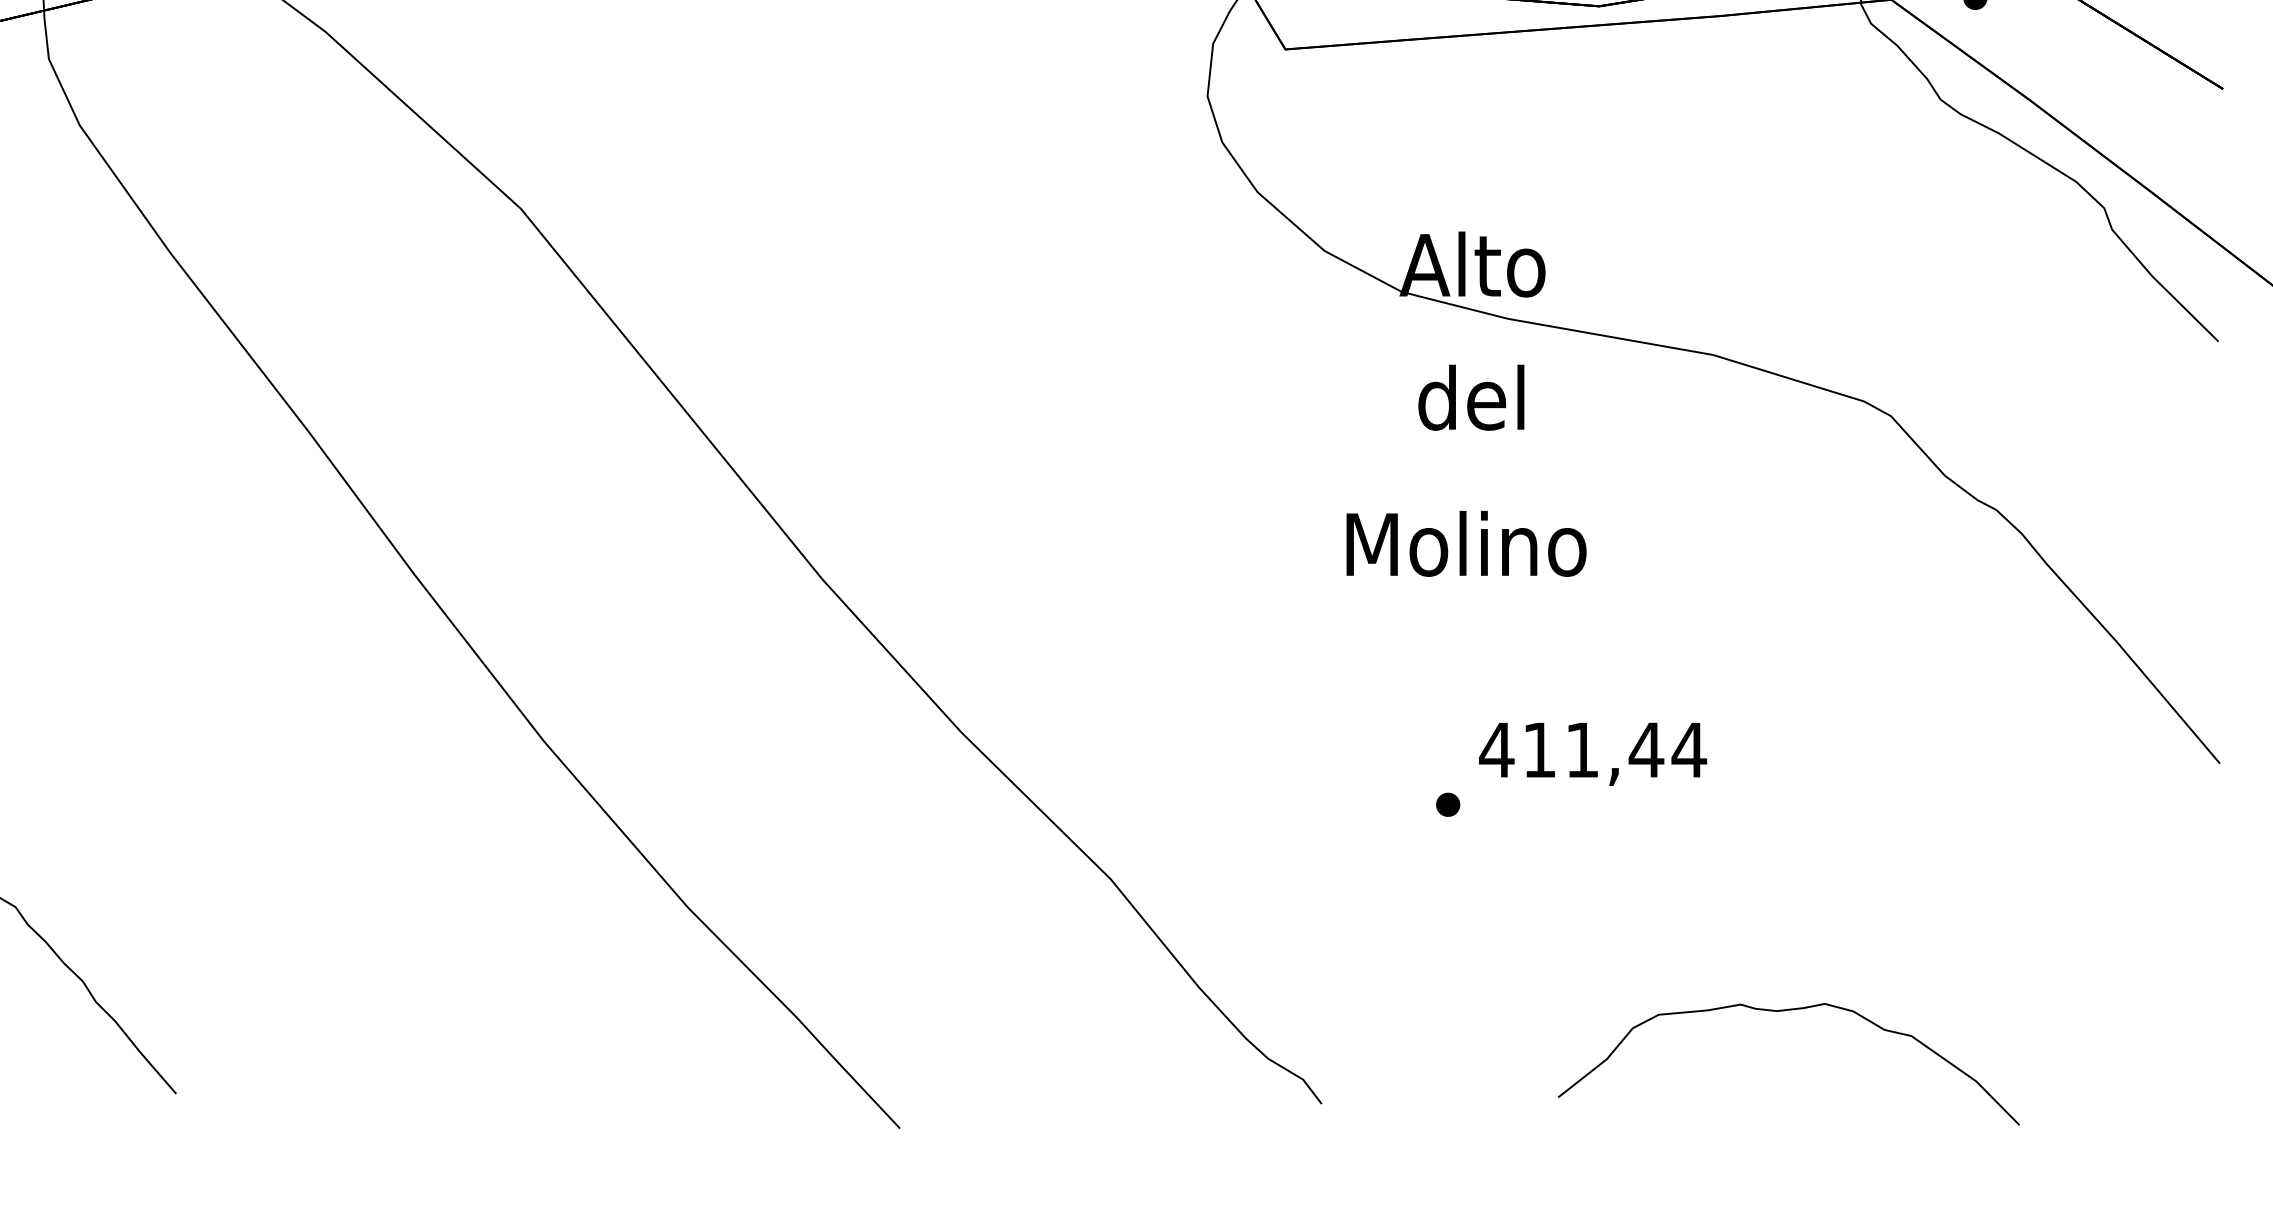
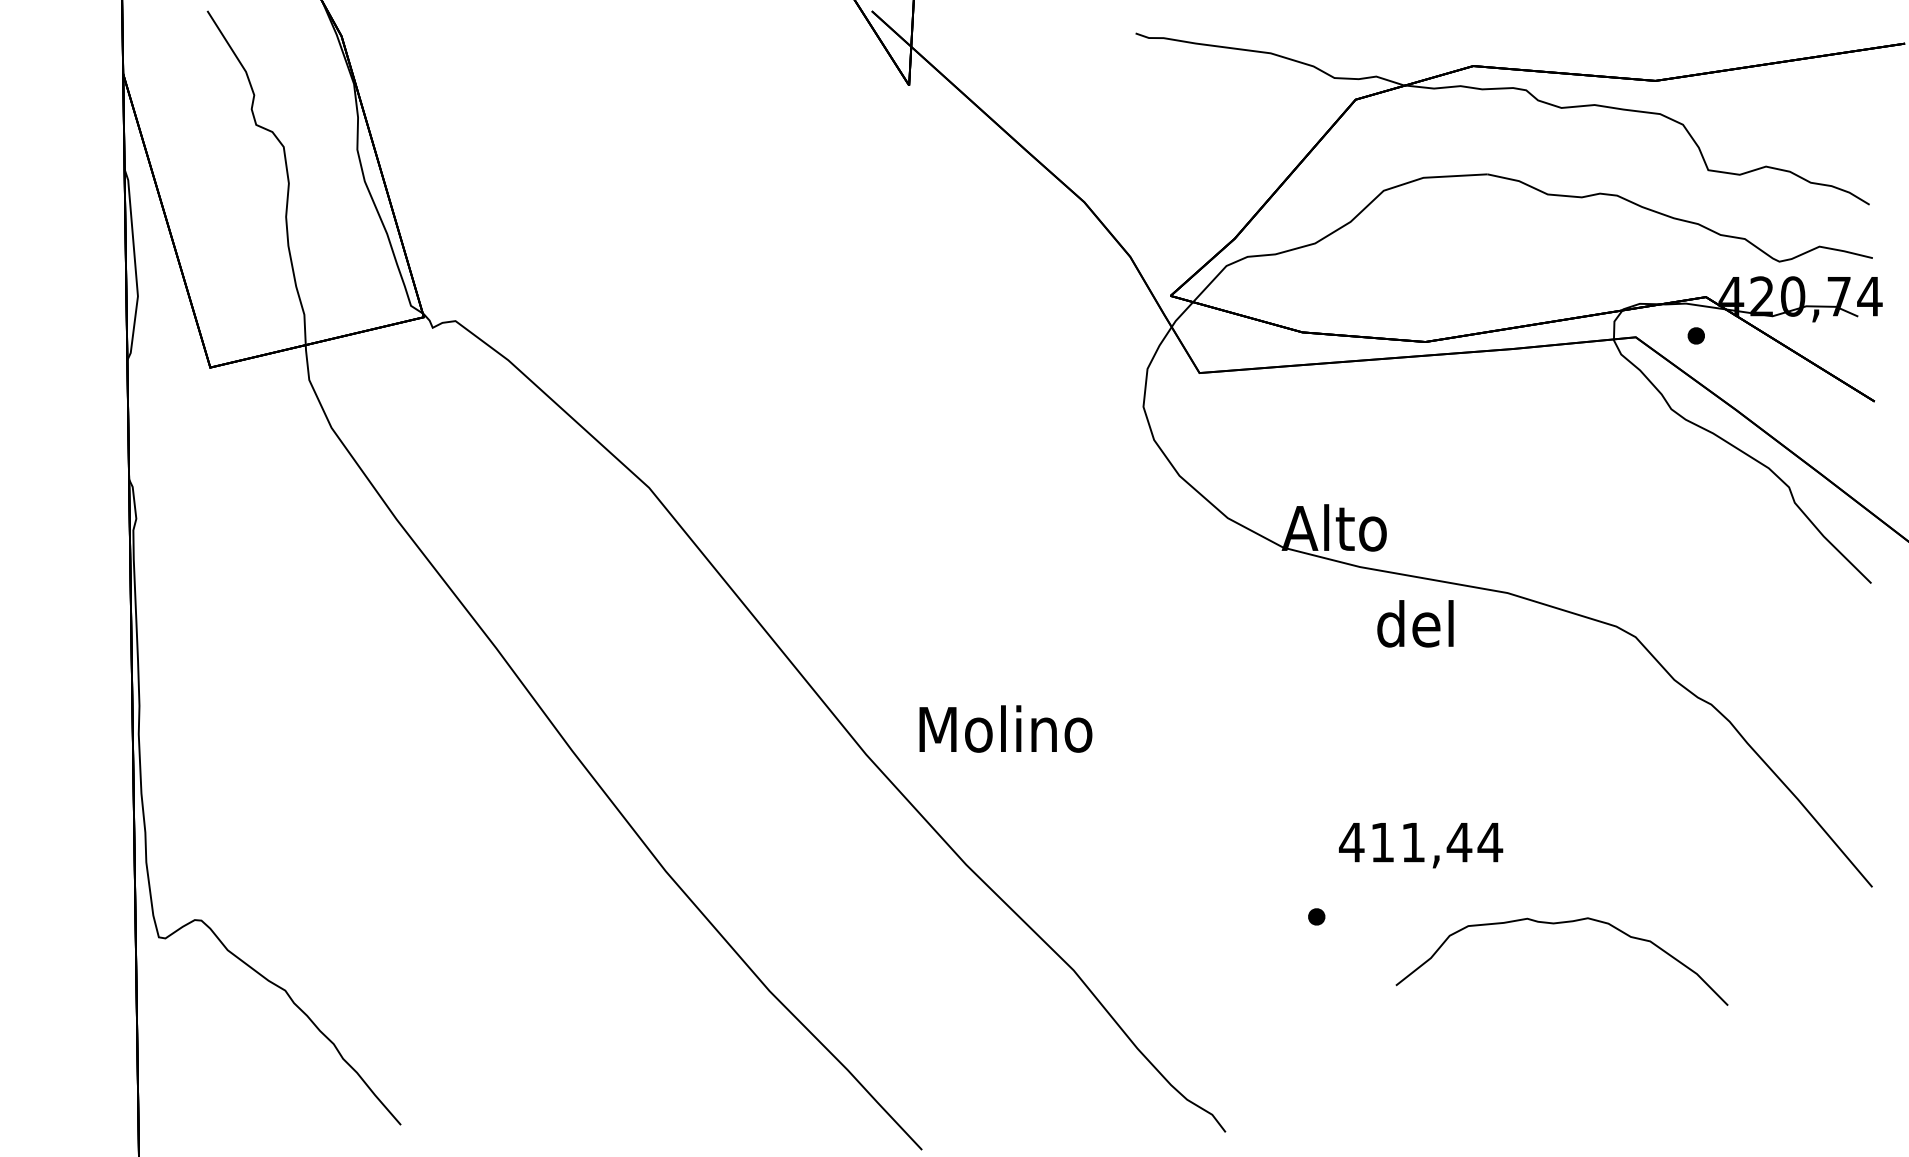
text: (1471, 397) -> (1415, 623), moved
text: (1465, 543) -> (1005, 728), moved
text: (1593, 754) -> (1421, 845), moved
curve: (1779, 1012) -> (1555, 924), moved

